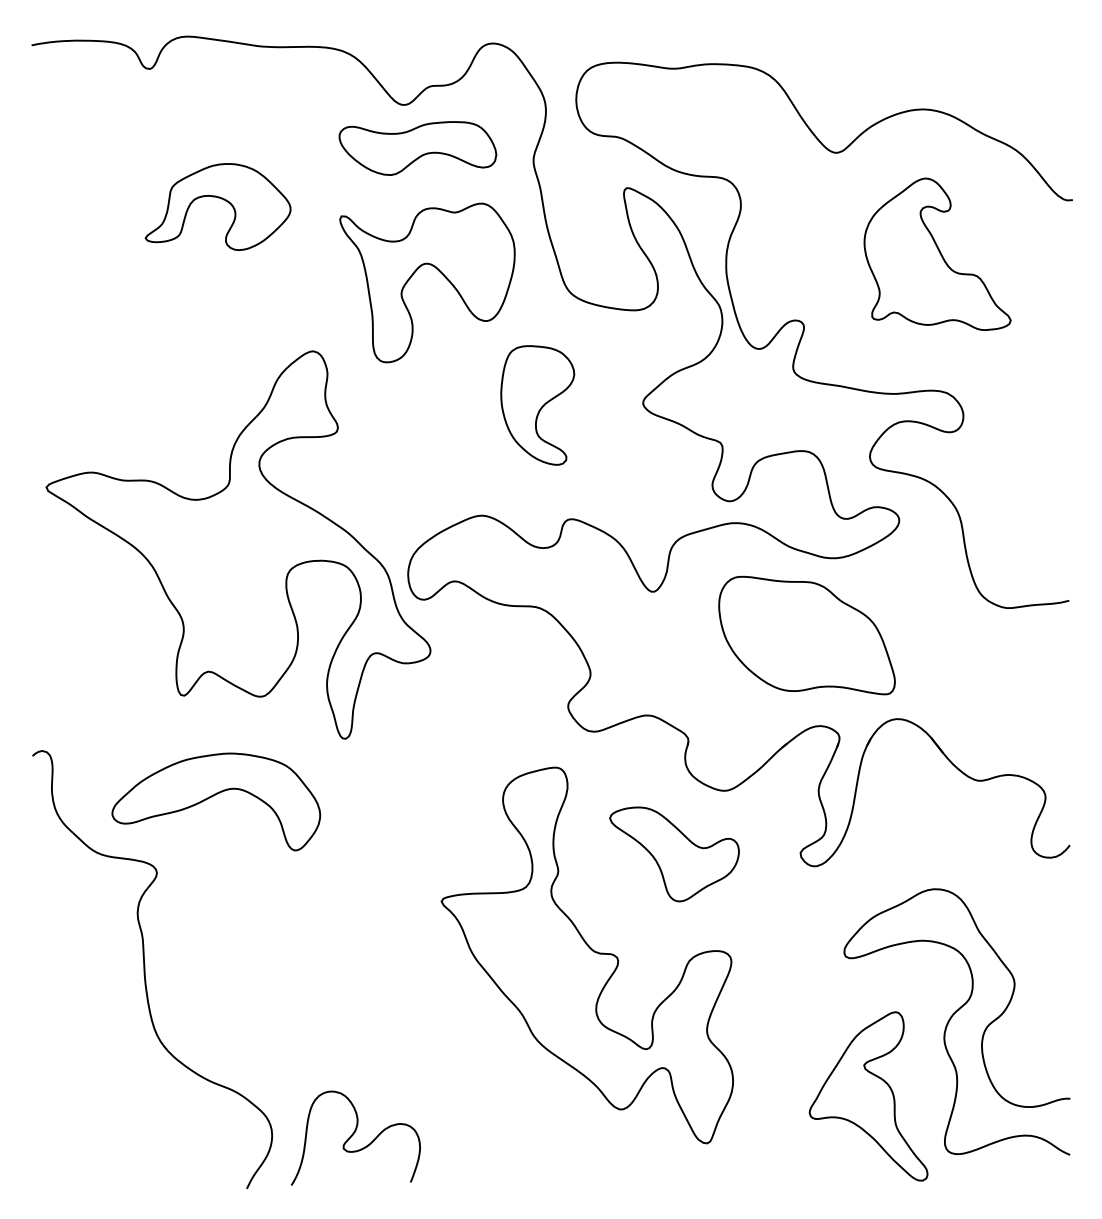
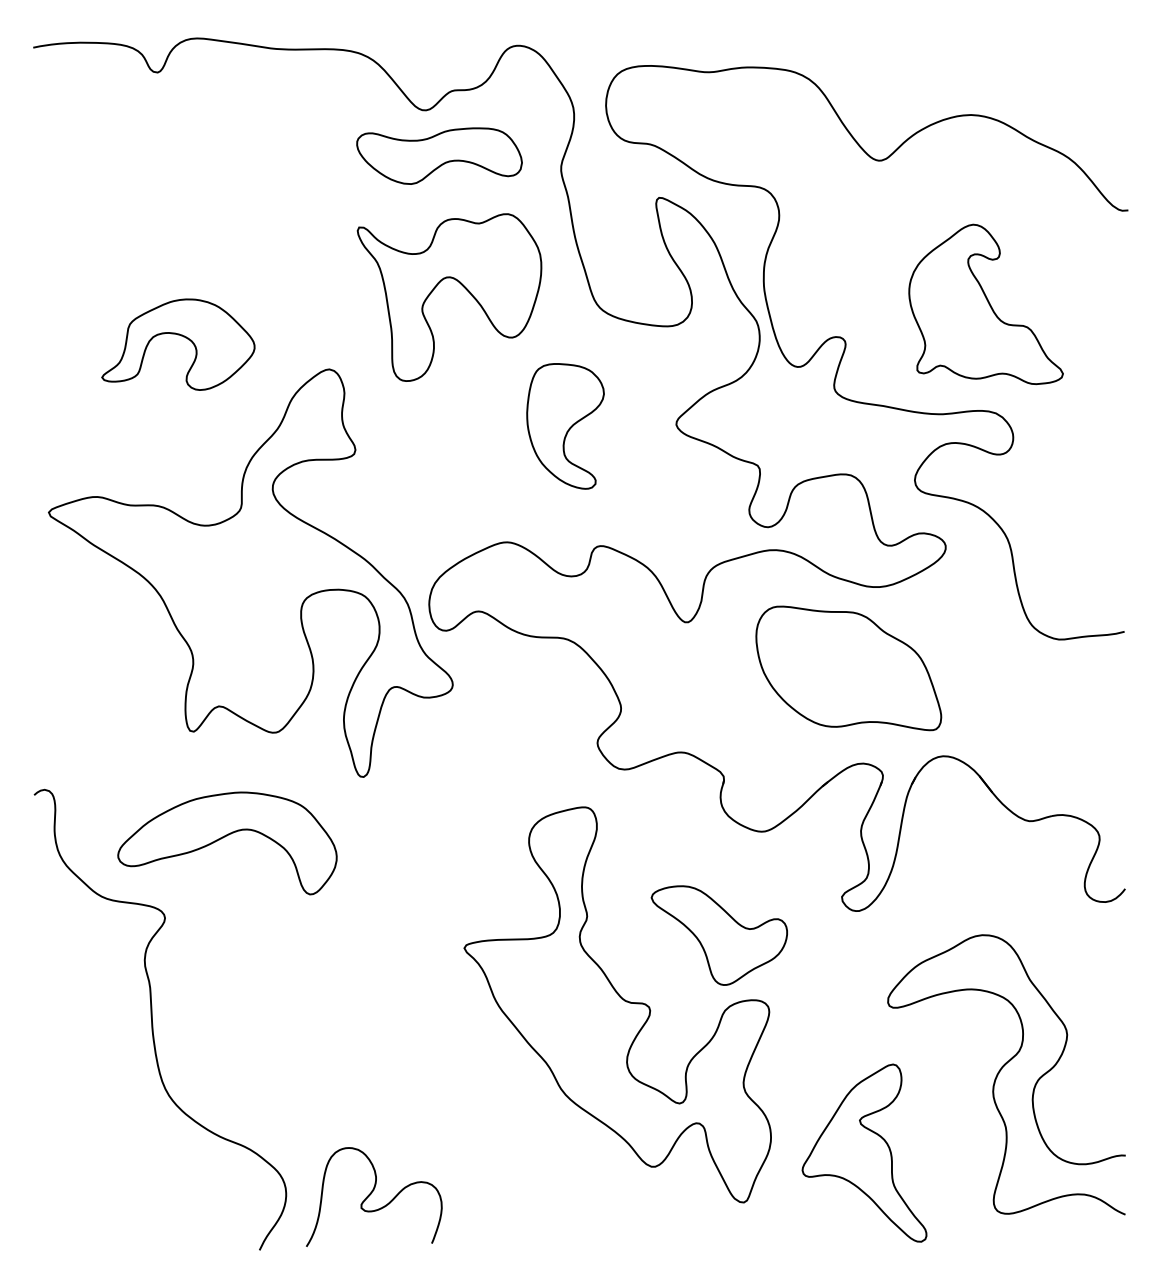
part: (221, 199) -> (181, 336), moved
part: (937, 254) -> (985, 304), moved
part: (673, 854) -> (718, 935), moved
part: (868, 1095) -> (864, 1152), moved

